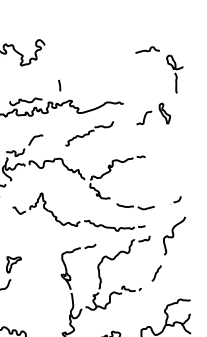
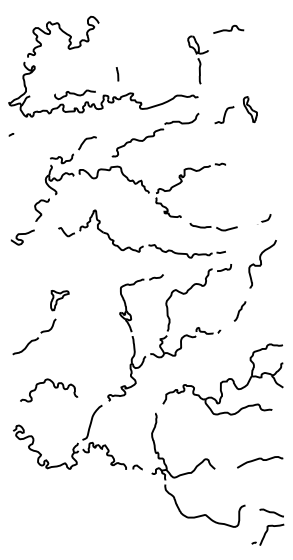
part: (174, 73) -> (197, 59), moved
part: (89, 133) -> (155, 134), size x1.43

